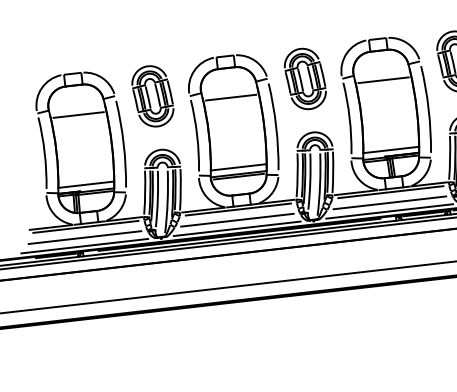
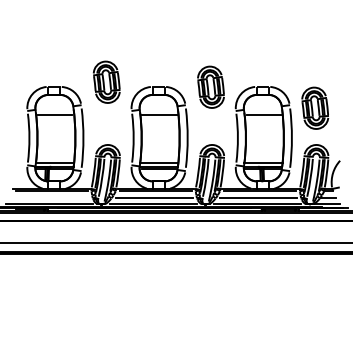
part: (304, 77) -> (210, 86), moved
part: (152, 95) -> (106, 81), moved
line: (84, 237) -> (49, 198), removed

